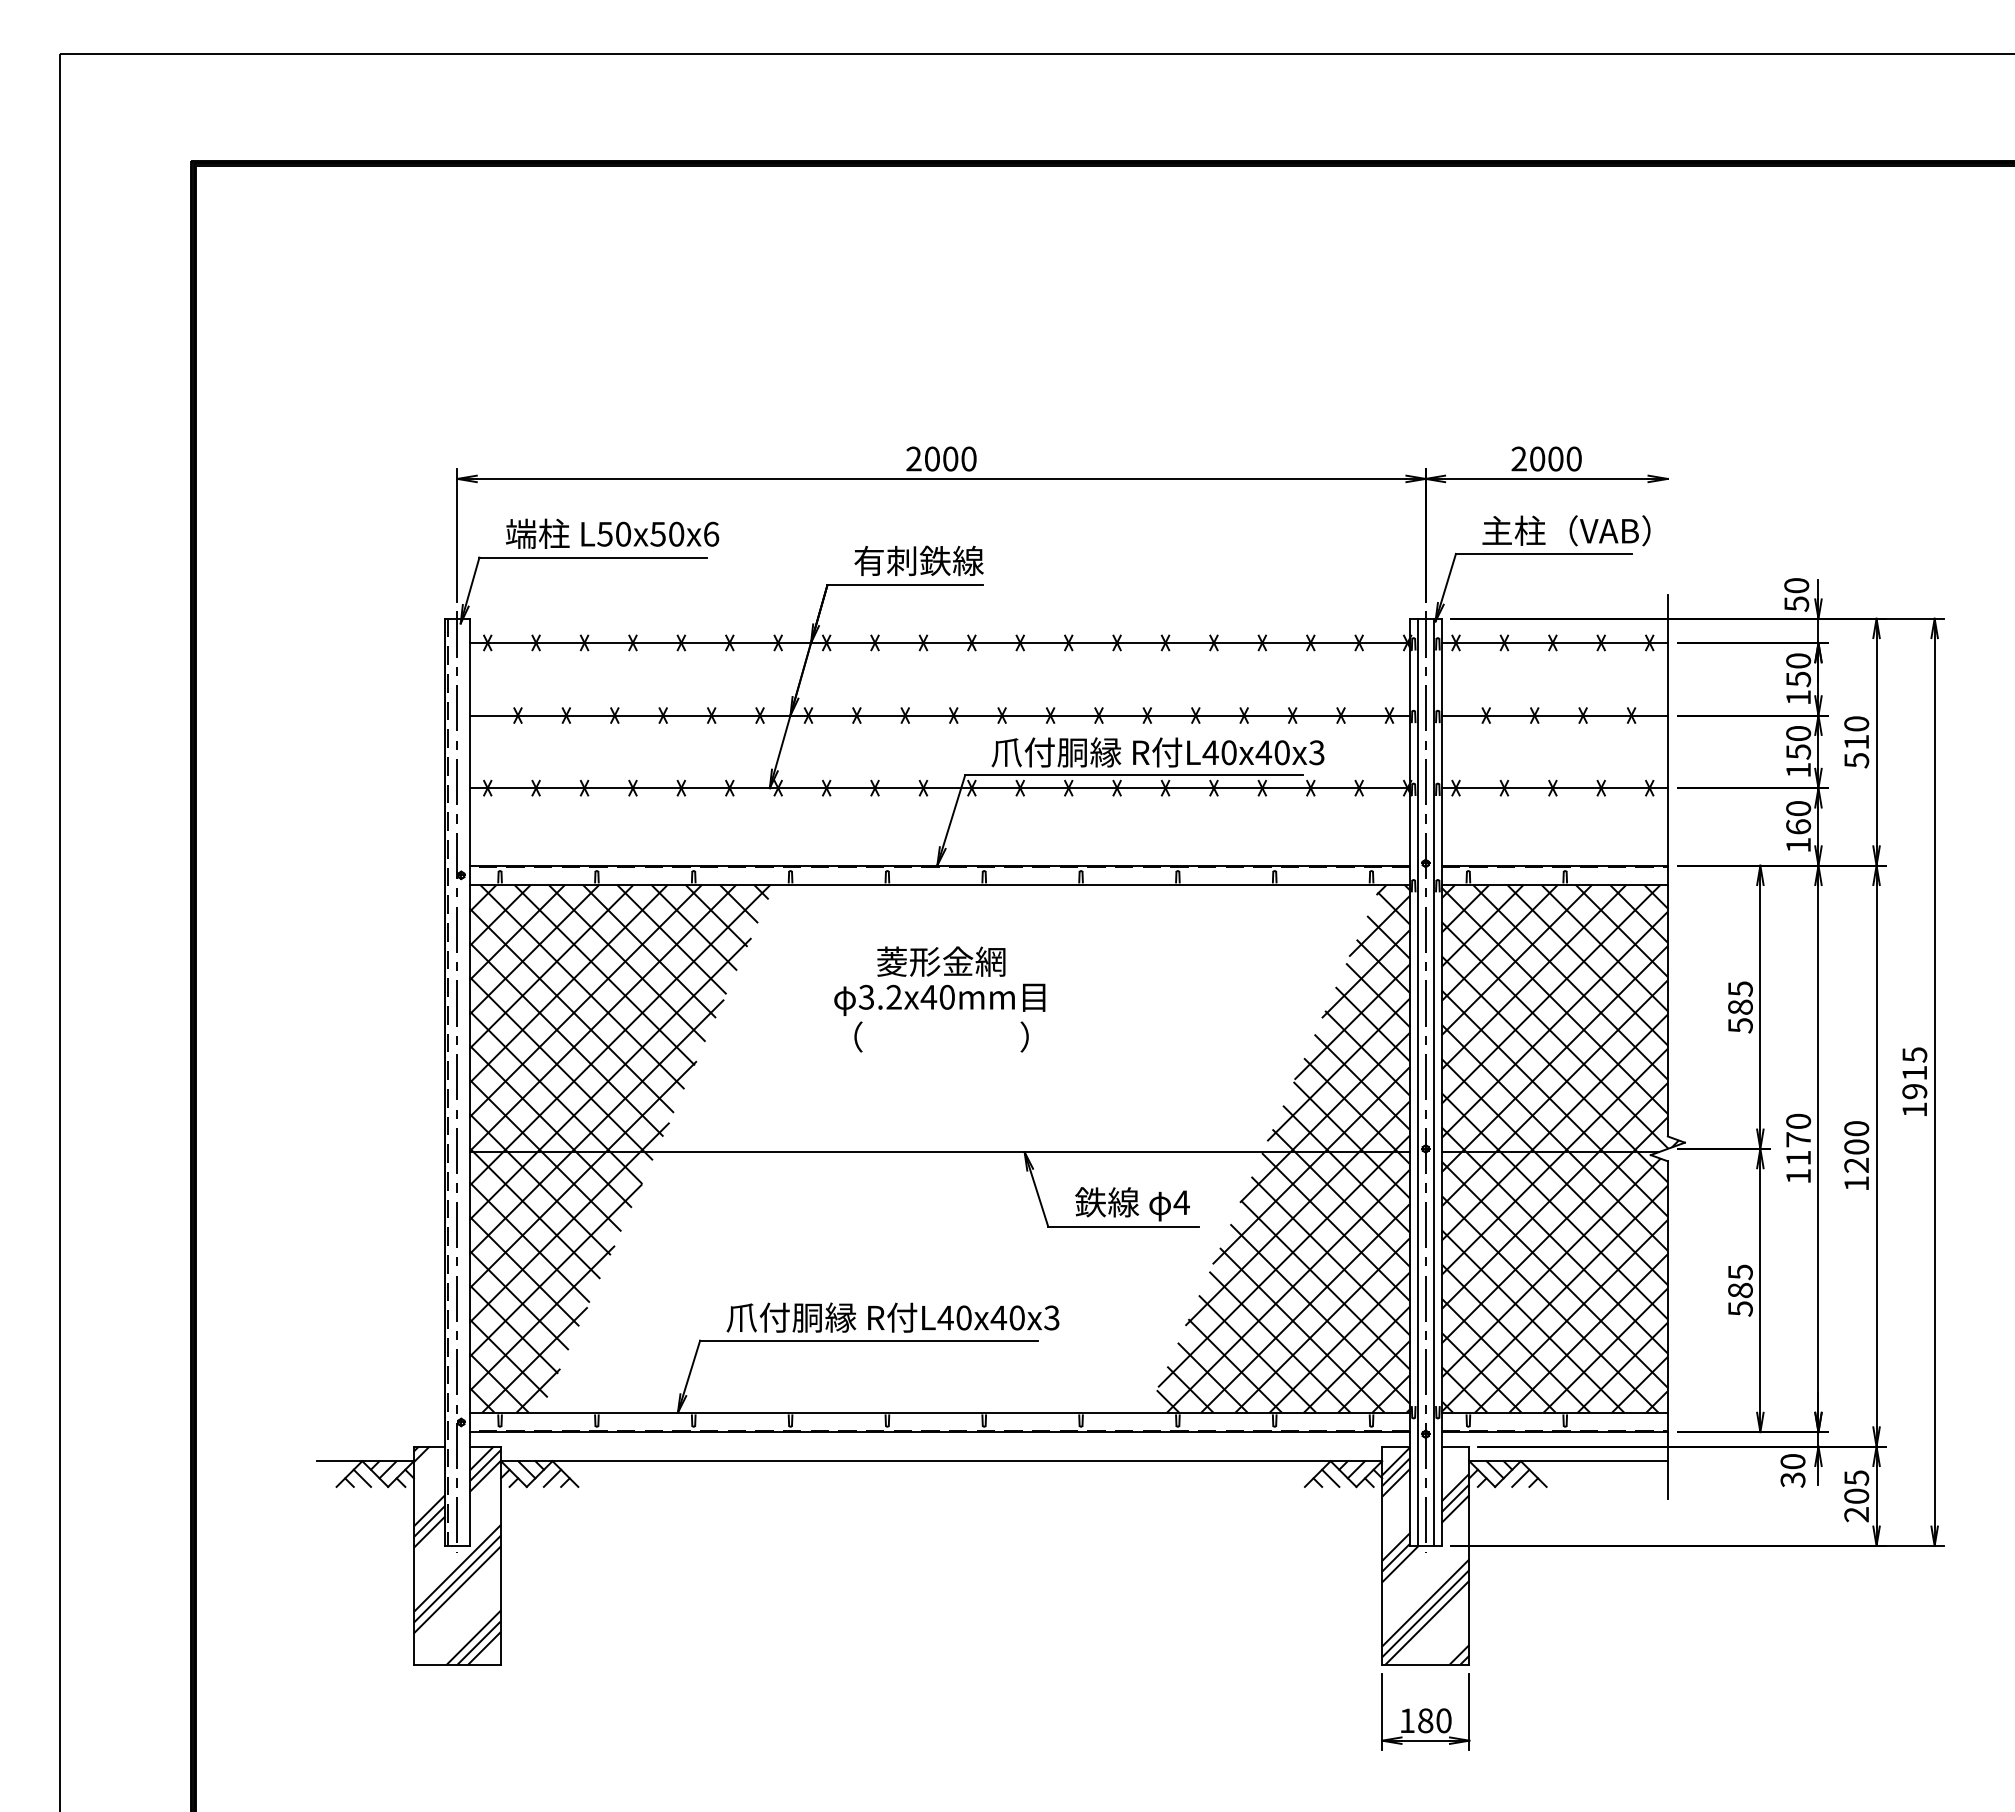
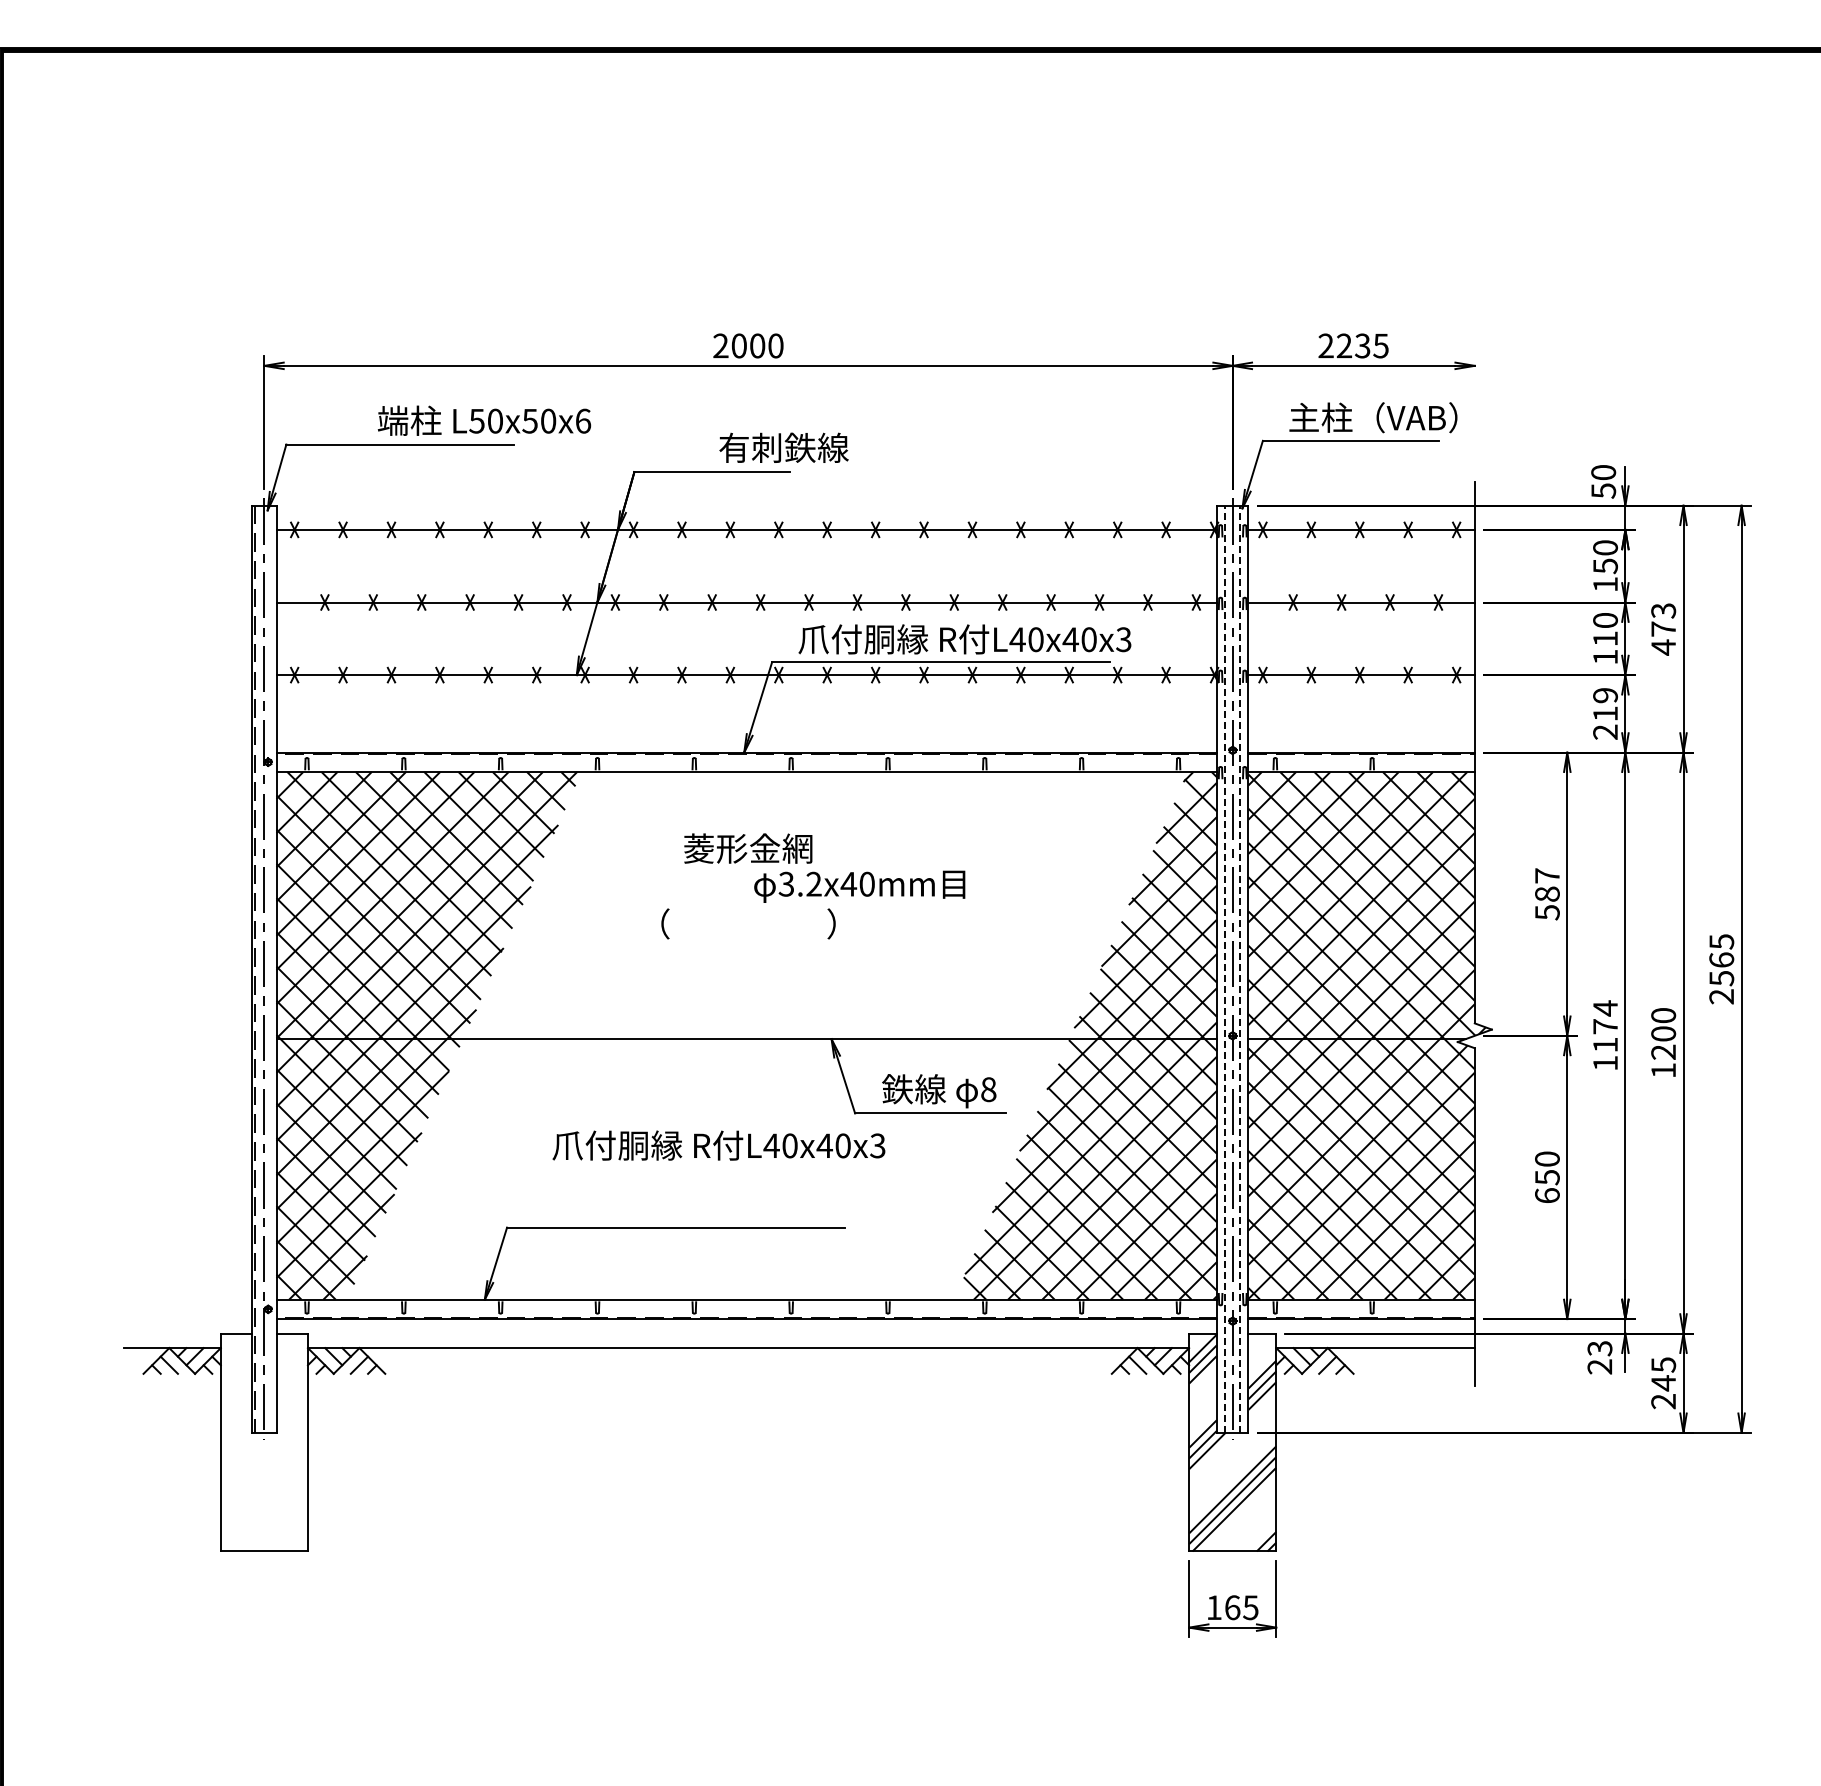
text: (1555, 458) -> (1362, 345), 2000 -> 2235
text: (612, 533) -> (484, 420), moved
text: (918, 560) -> (783, 447), moved
text: (1856, 742) -> (1663, 629), 510 -> 473
text: (1798, 751) -> (1605, 638), 150 -> 110
text: (1798, 826) -> (1605, 713), 160 -> 219
text: (1740, 988) -> (1547, 875), 585 -> 587
text: (939, 999) -> (859, 886), moved
line: (1418, 1082) -> (1225, 969), solid -> dashed
line: (1433, 1082) -> (1240, 969), solid -> dashed
text: (1914, 1091) -> (1721, 978), 1915 -> 2565
text: (1798, 1121) -> (1605, 1008), 1170 -> 1174
text: (1181, 1202) -> (988, 1089), 4 -> 8
text: (1740, 1290) -> (1547, 1177), 585 -> 650
text: (892, 1317) -> (718, 1145), moved
text: (1792, 1470) -> (1599, 1357), 30 -> 23
text: (1856, 1496) -> (1663, 1383), 205 -> 245
hatch: (457, 1555) -> (264, 1442), removed
text: (1434, 1720) -> (1241, 1607), 180 -> 165

